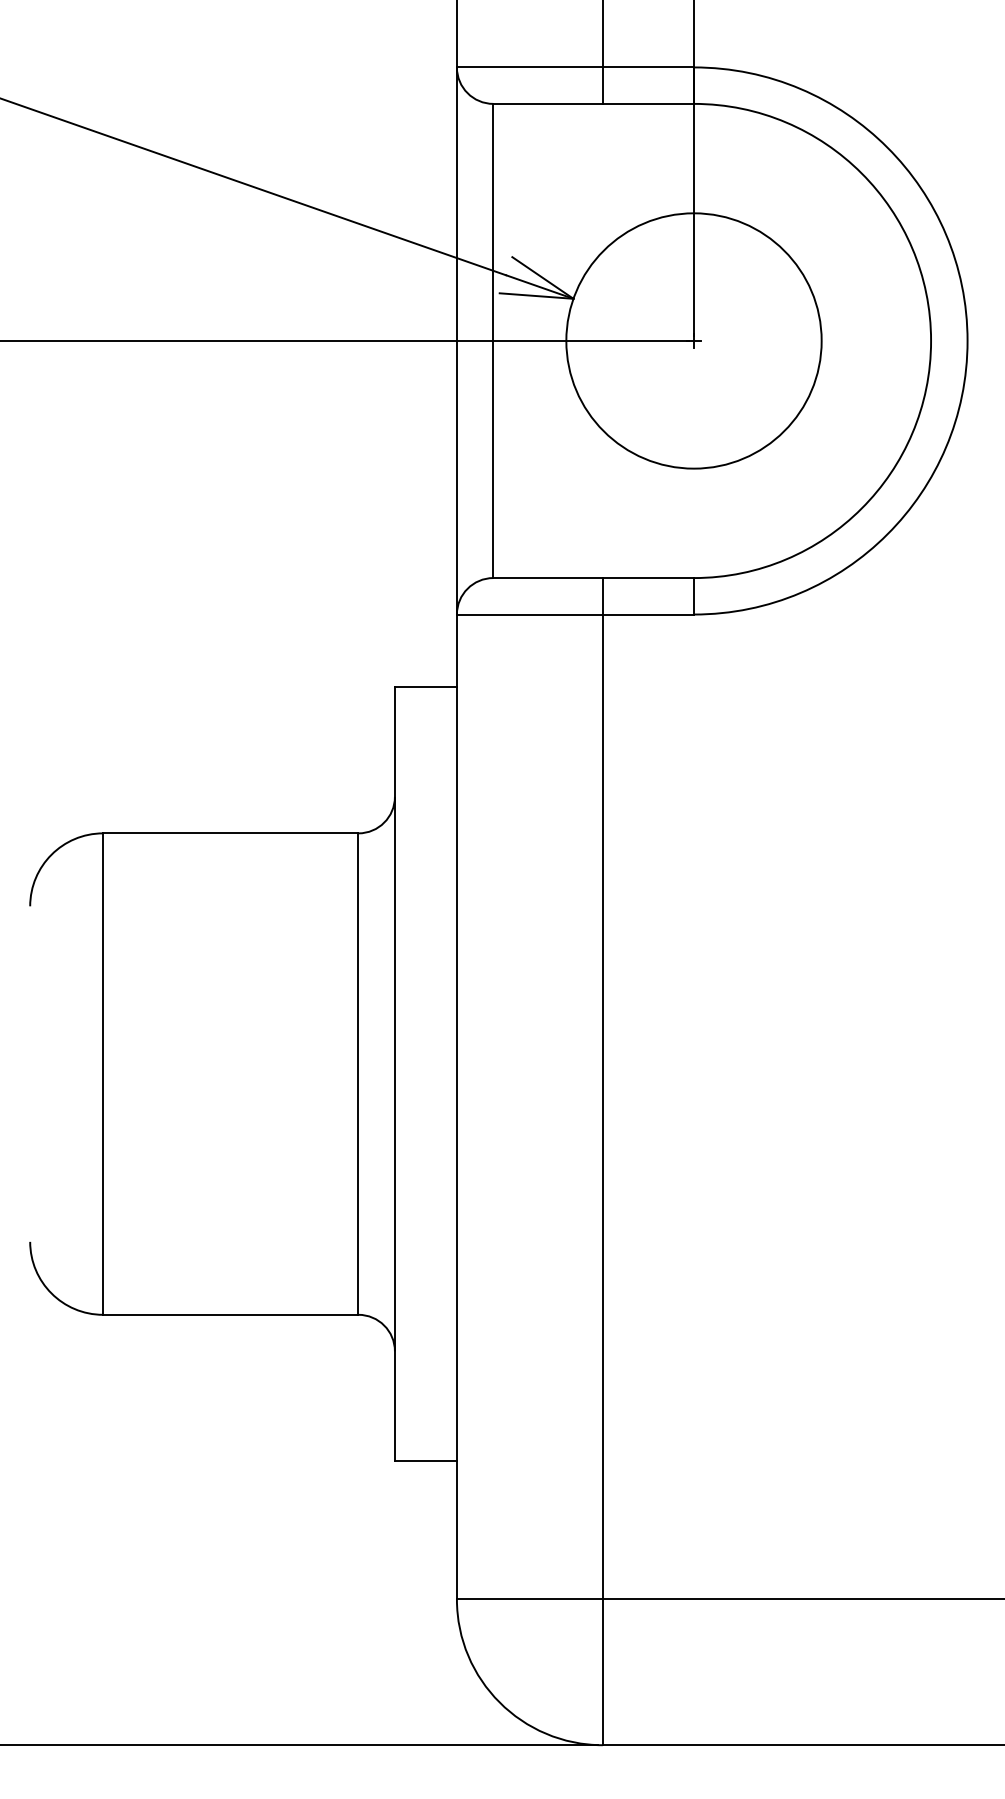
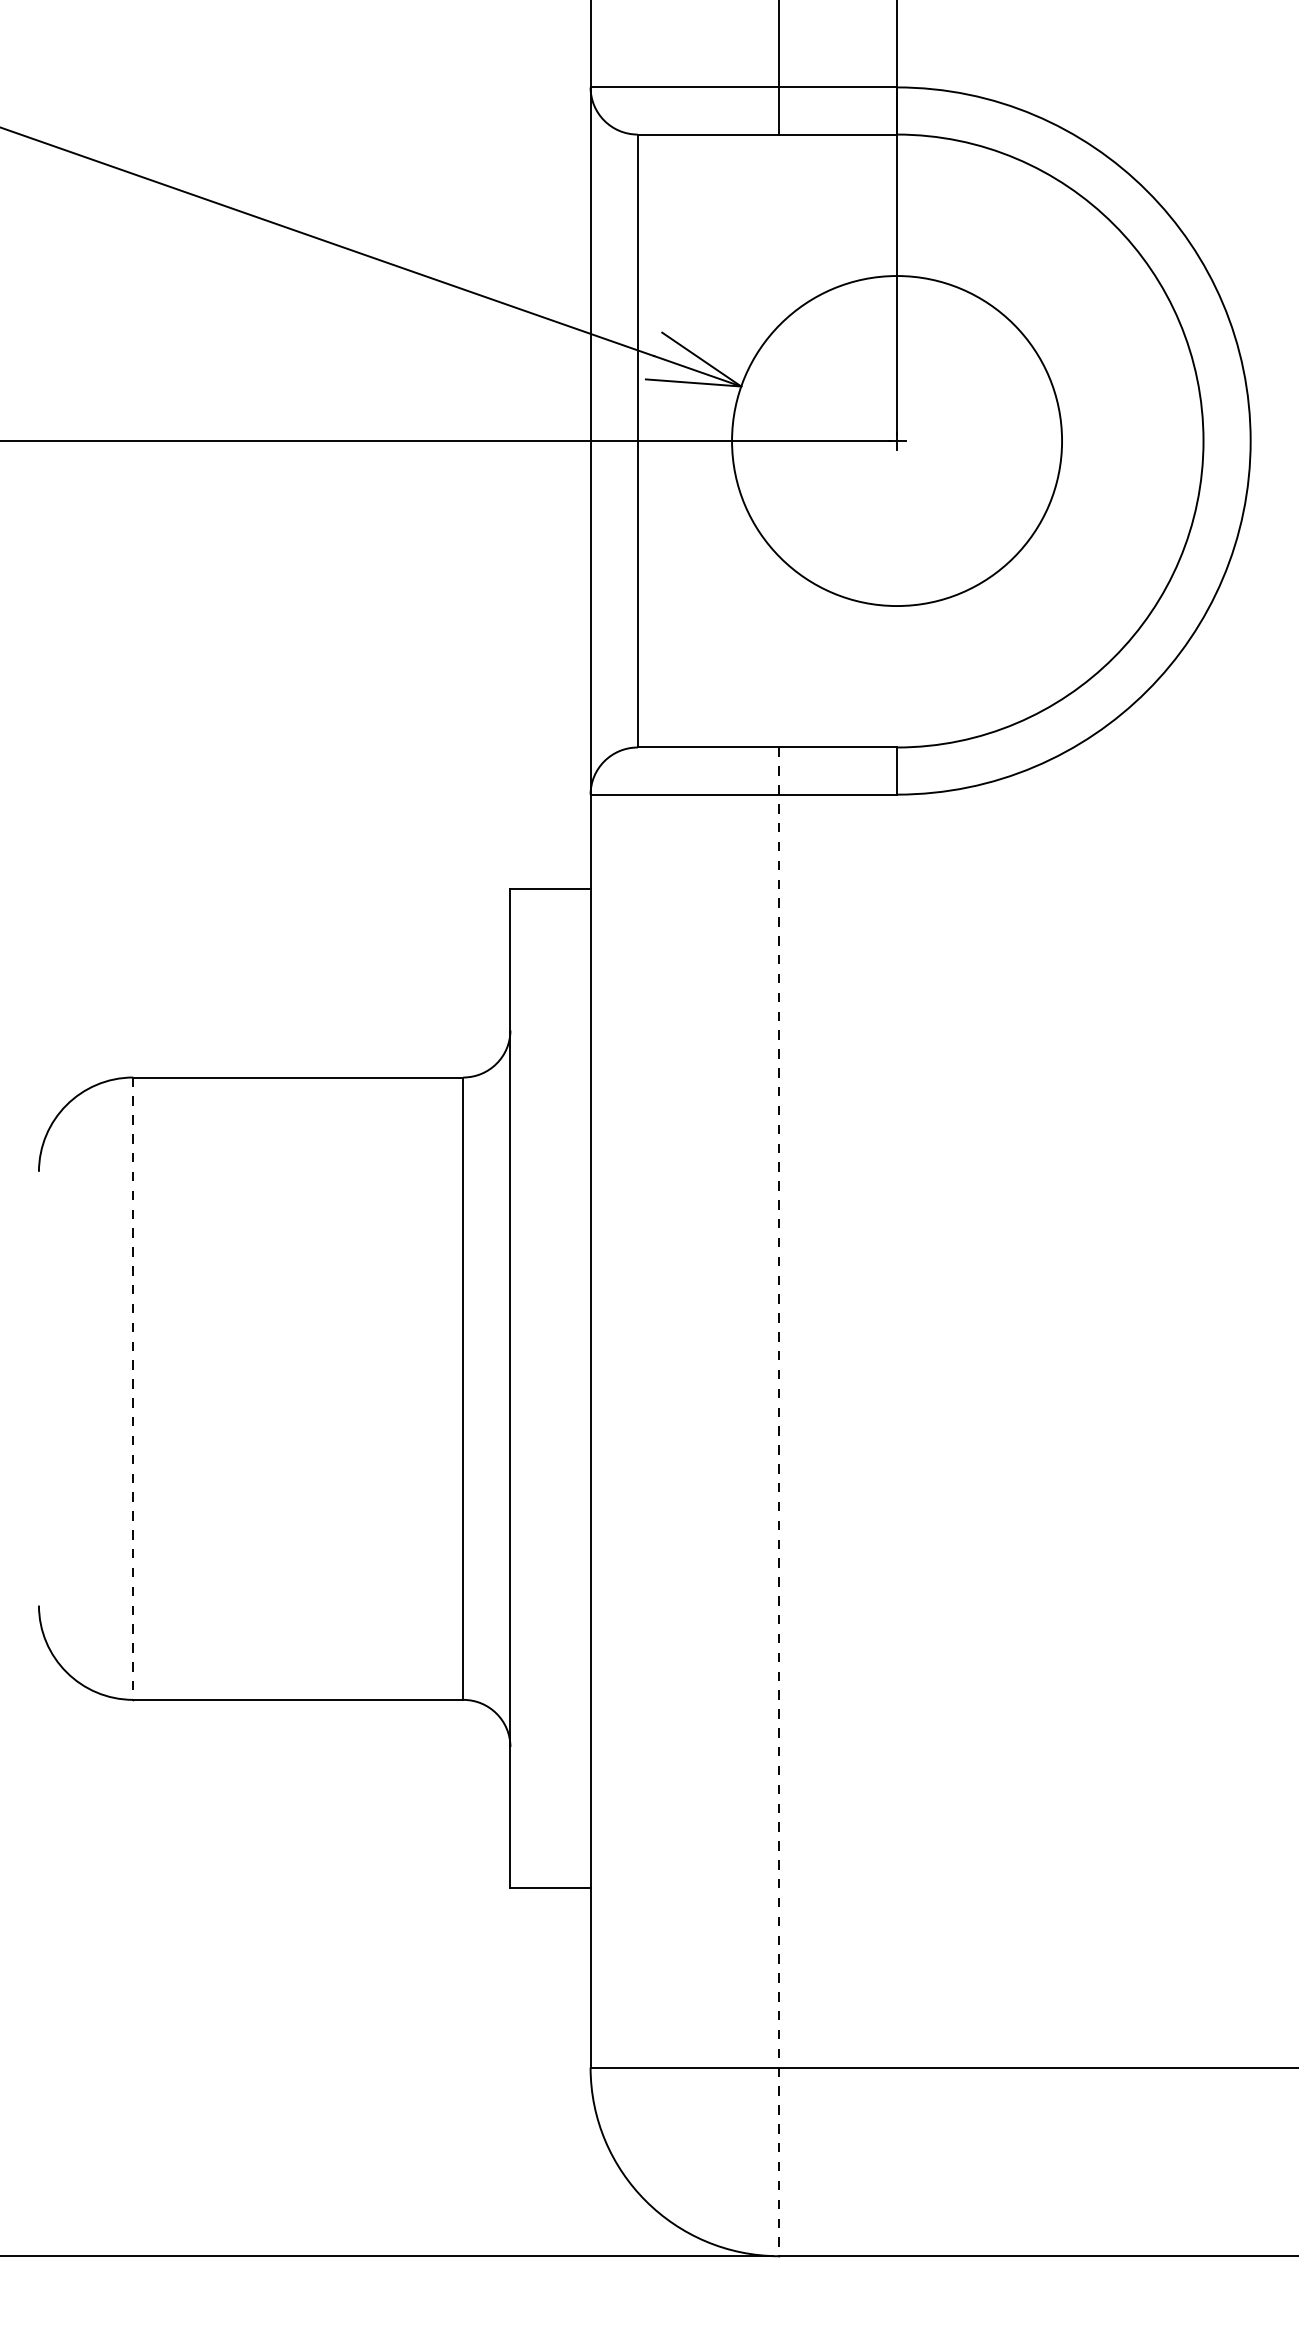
line: (103, 1074) -> (133, 1389), solid -> dashed
line: (603, 1162) -> (779, 1502), solid -> dashed

